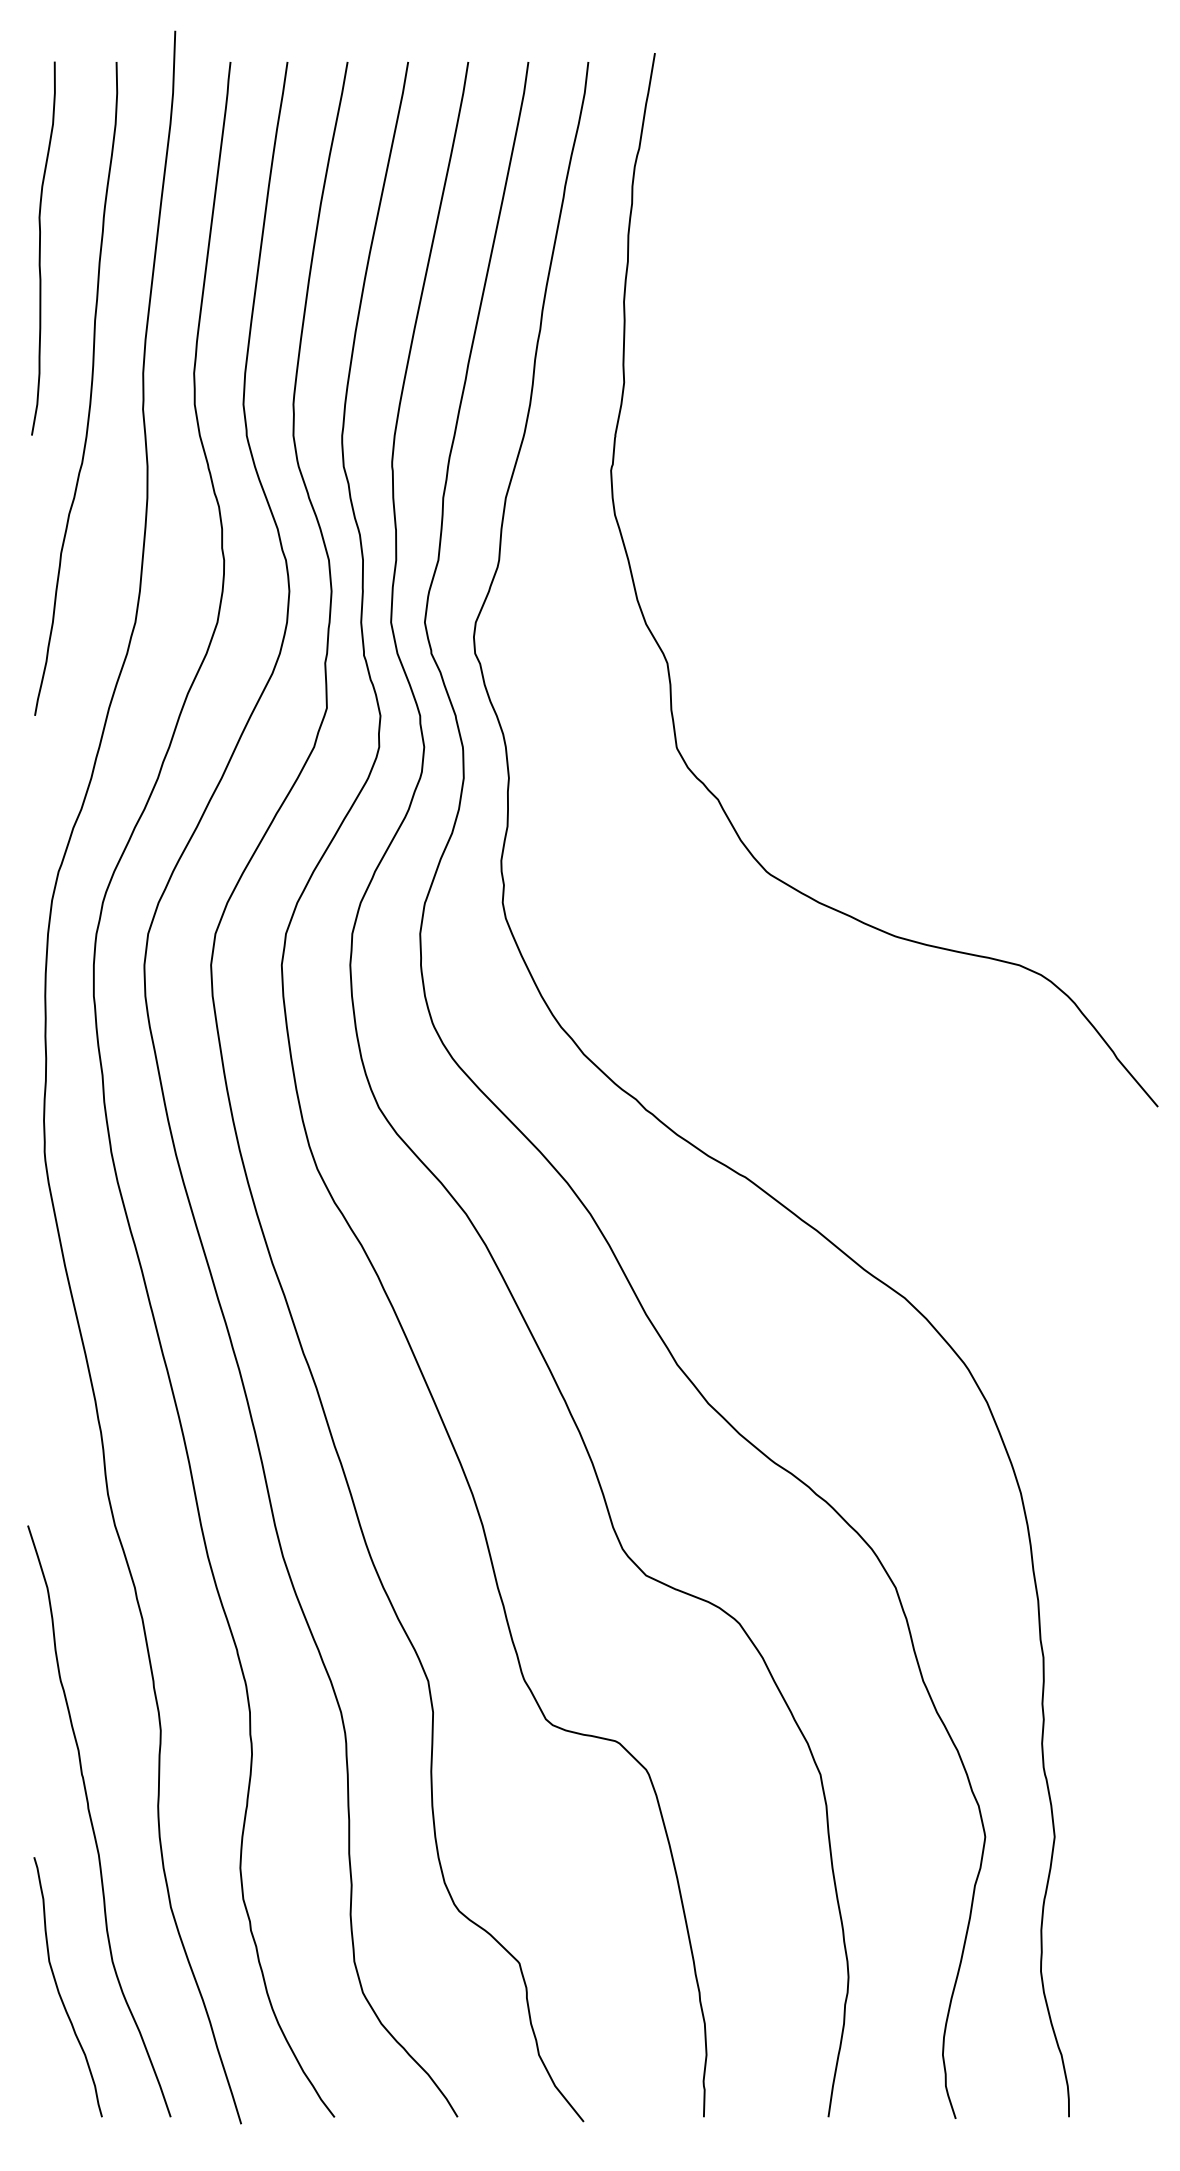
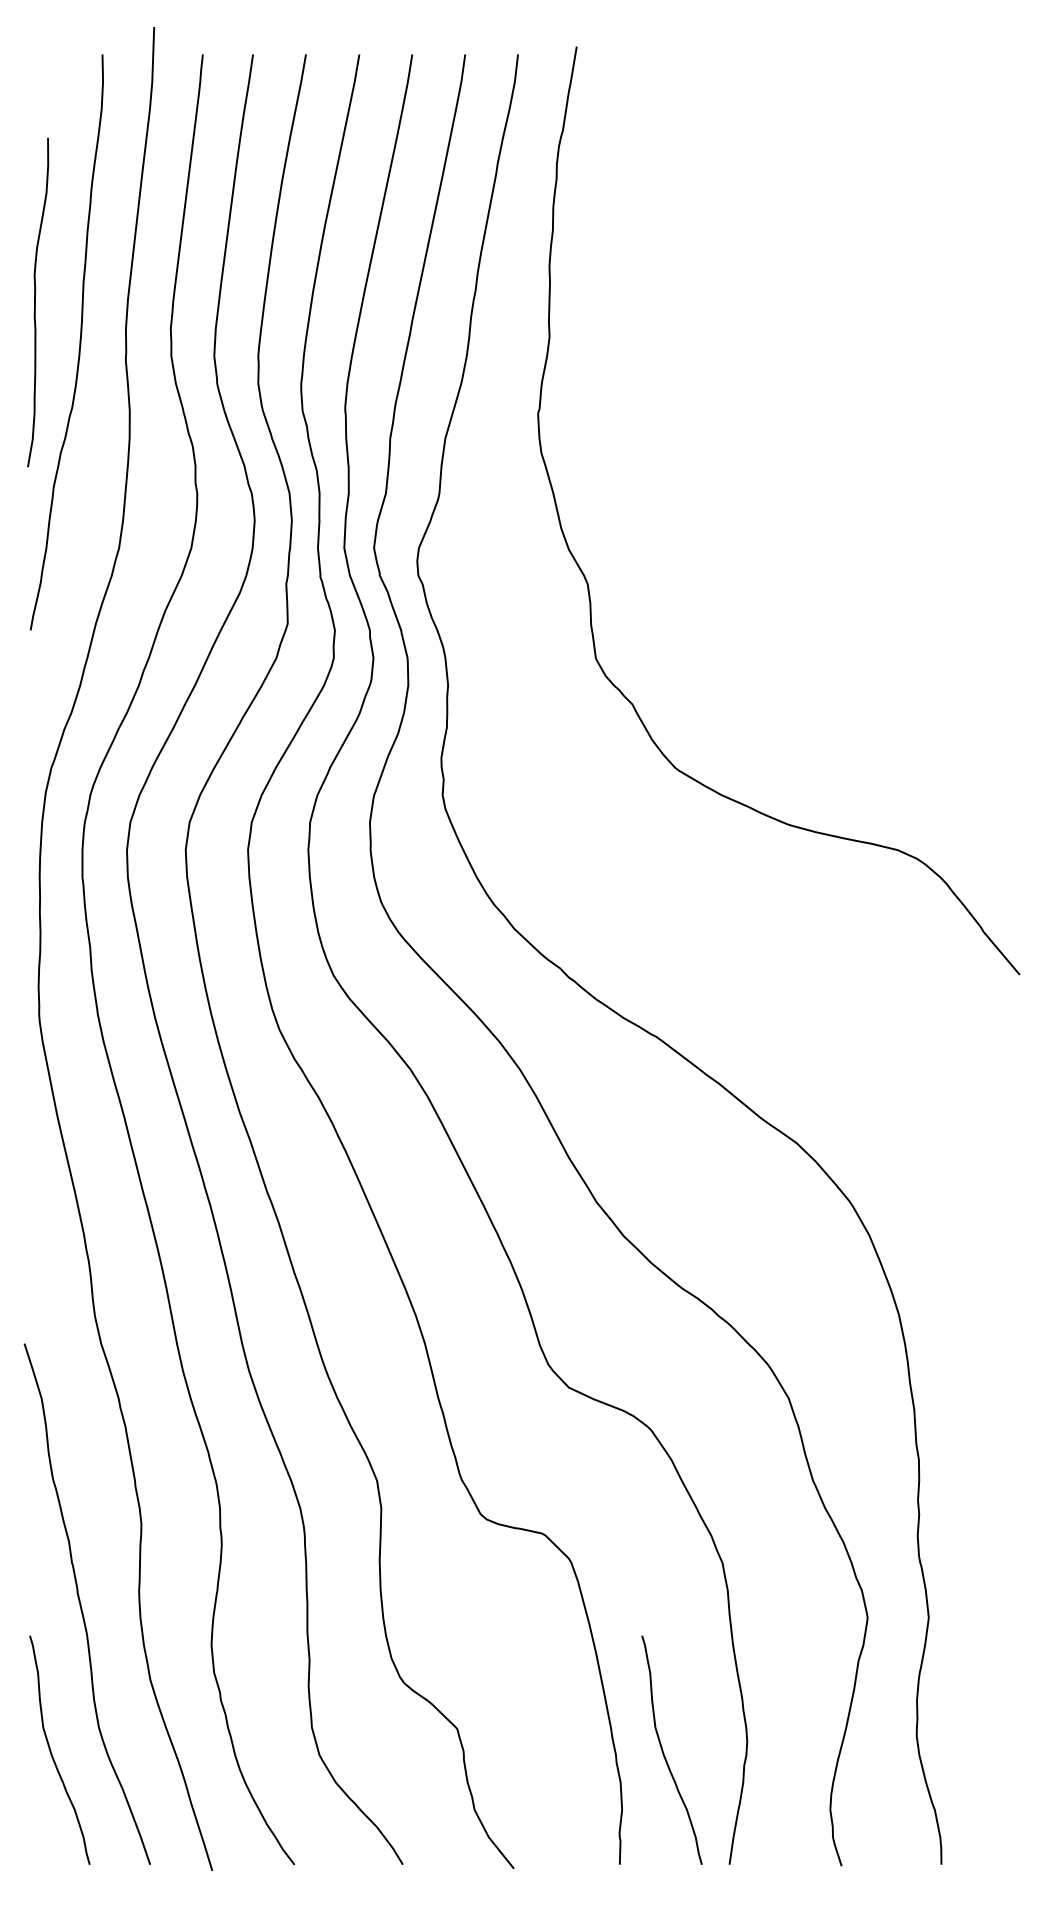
curve: (40, 248) -> (35, 302), moved
curve: (754, 1990) -> (664, 1753), added

